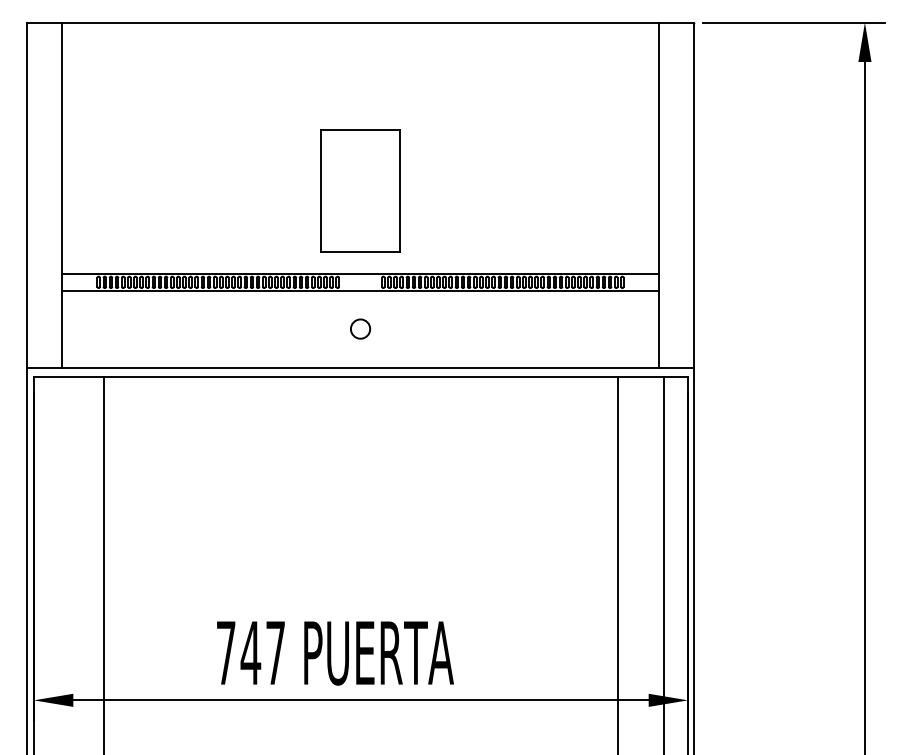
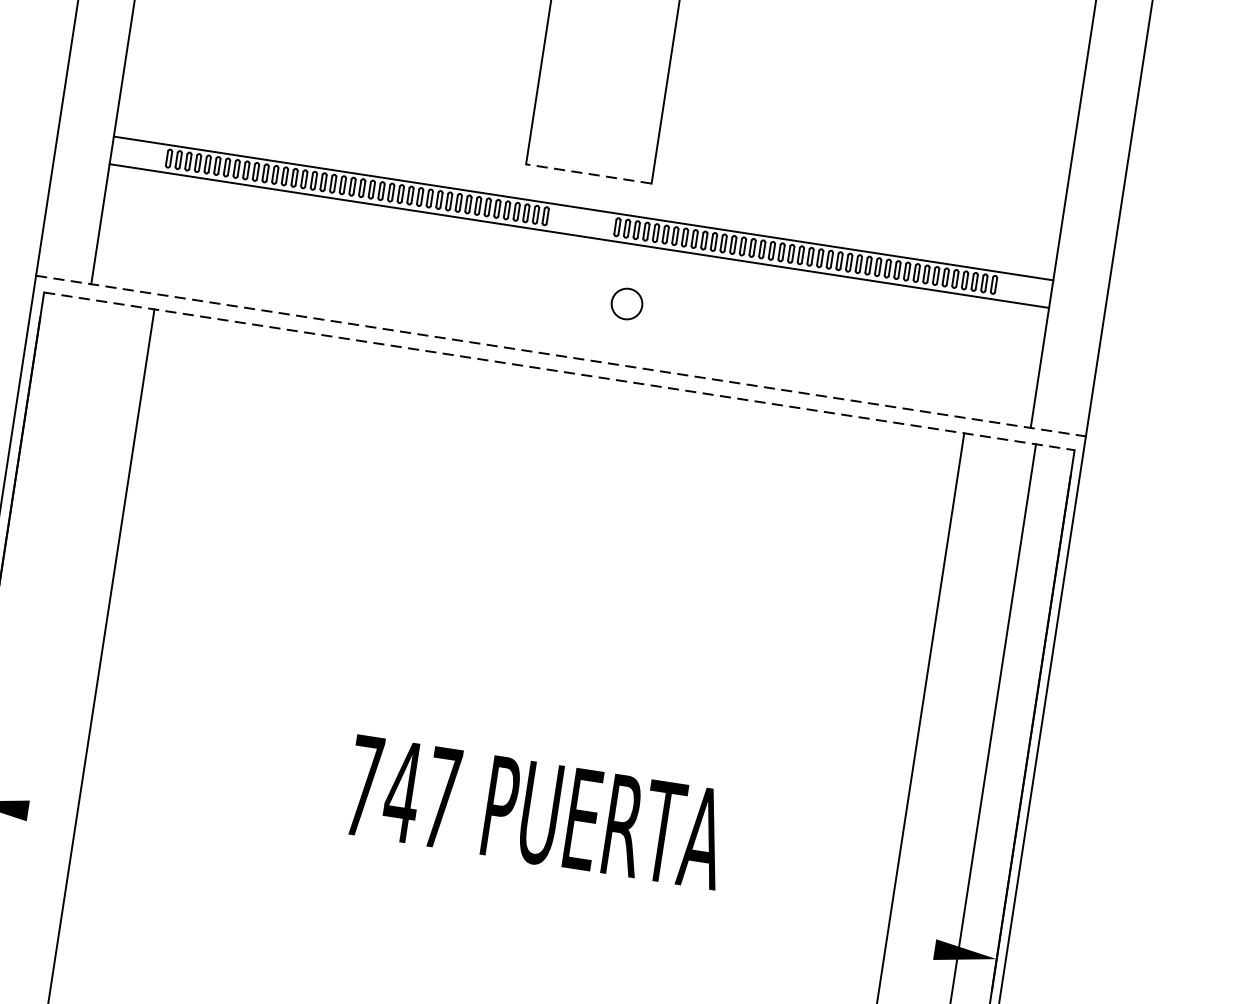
line: (360, 252) -> (588, 174), solid -> dashed
circle: (360, 328) -> (627, 303), moved
line: (361, 367) -> (562, 356), solid -> dashed
line: (361, 377) -> (560, 371), solid -> dashed
text: (335, 653) -> (536, 813), moved
line: (360, 700) -> (480, 880), removed

